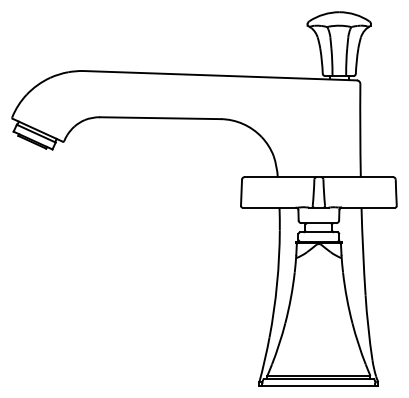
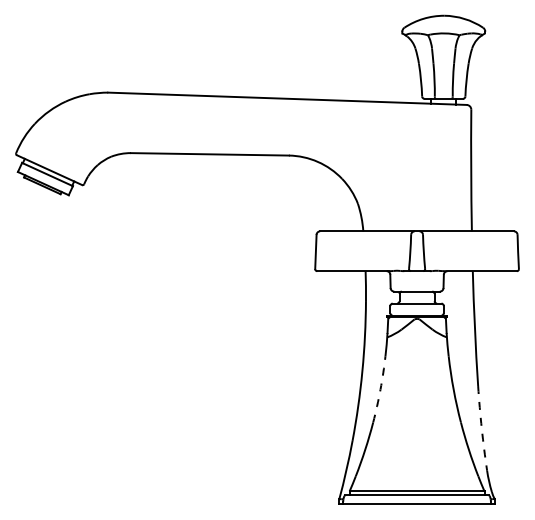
arc: (290, 298) -> (380, 389), solid -> dashed
arc: (368, 327) -> (481, 428), solid -> dashed

